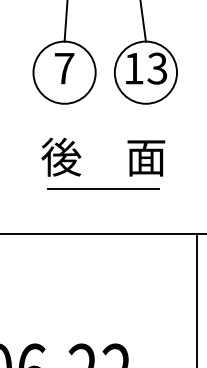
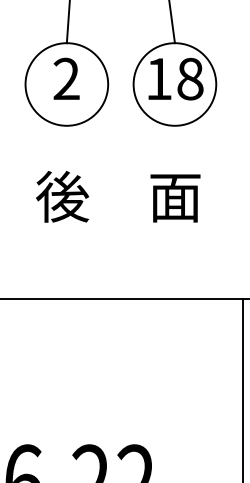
text: (64, 68) -> (66, 78), 7 -> 2
text: (157, 68) -> (190, 78), 13 -> 18
line: (103, 188) -> (118, 238), removed

